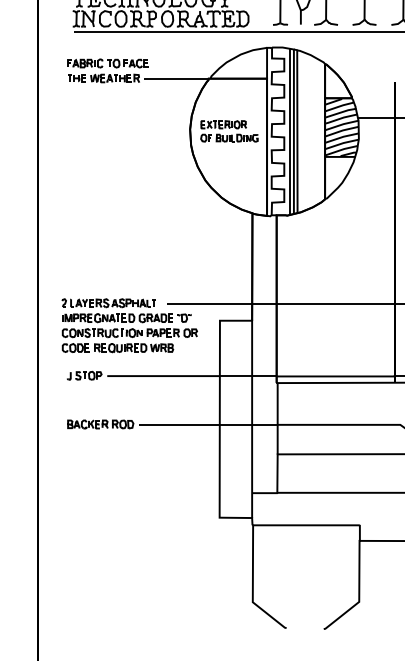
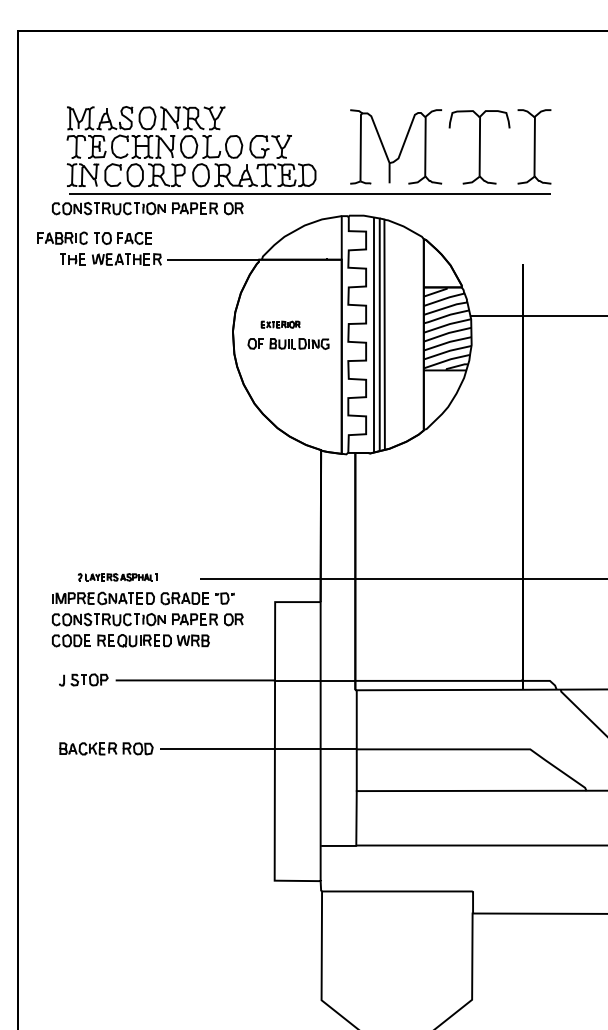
part: (129, 42) -> (147, 208), added
part: (107, 62) -> (94, 237), moved
part: (223, 124) -> (280, 324), size x0.6
part: (108, 303) -> (117, 577), size x0.6

